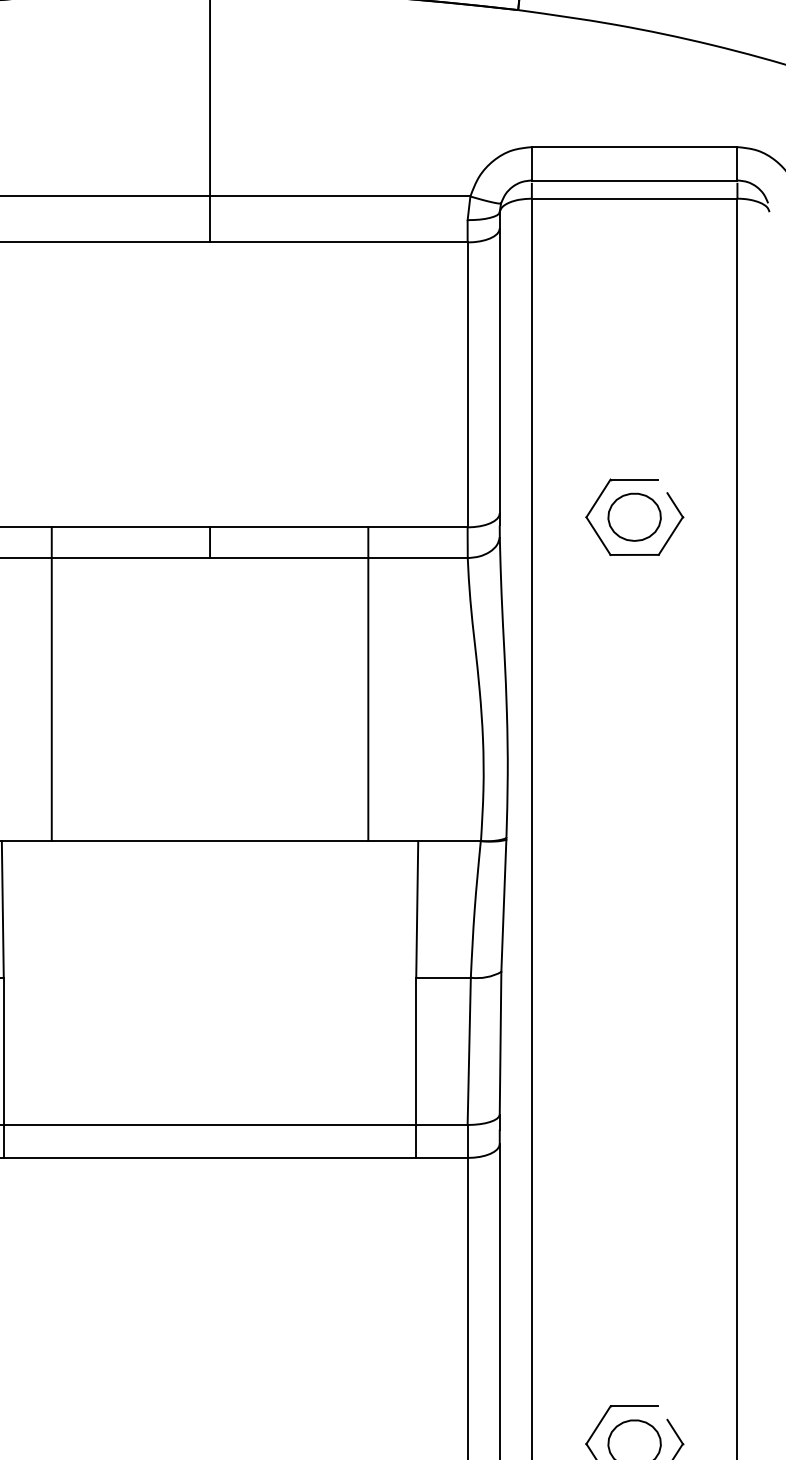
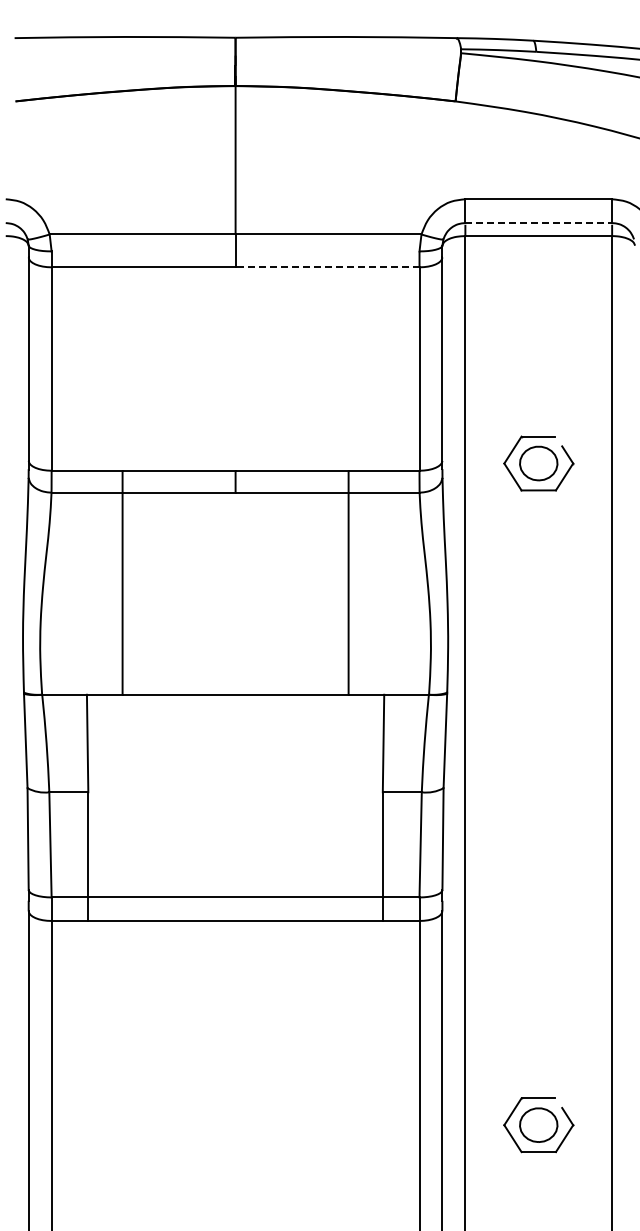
line: (635, 181) -> (539, 223), solid -> dashed
line: (338, 242) -> (327, 267), solid -> dashed

